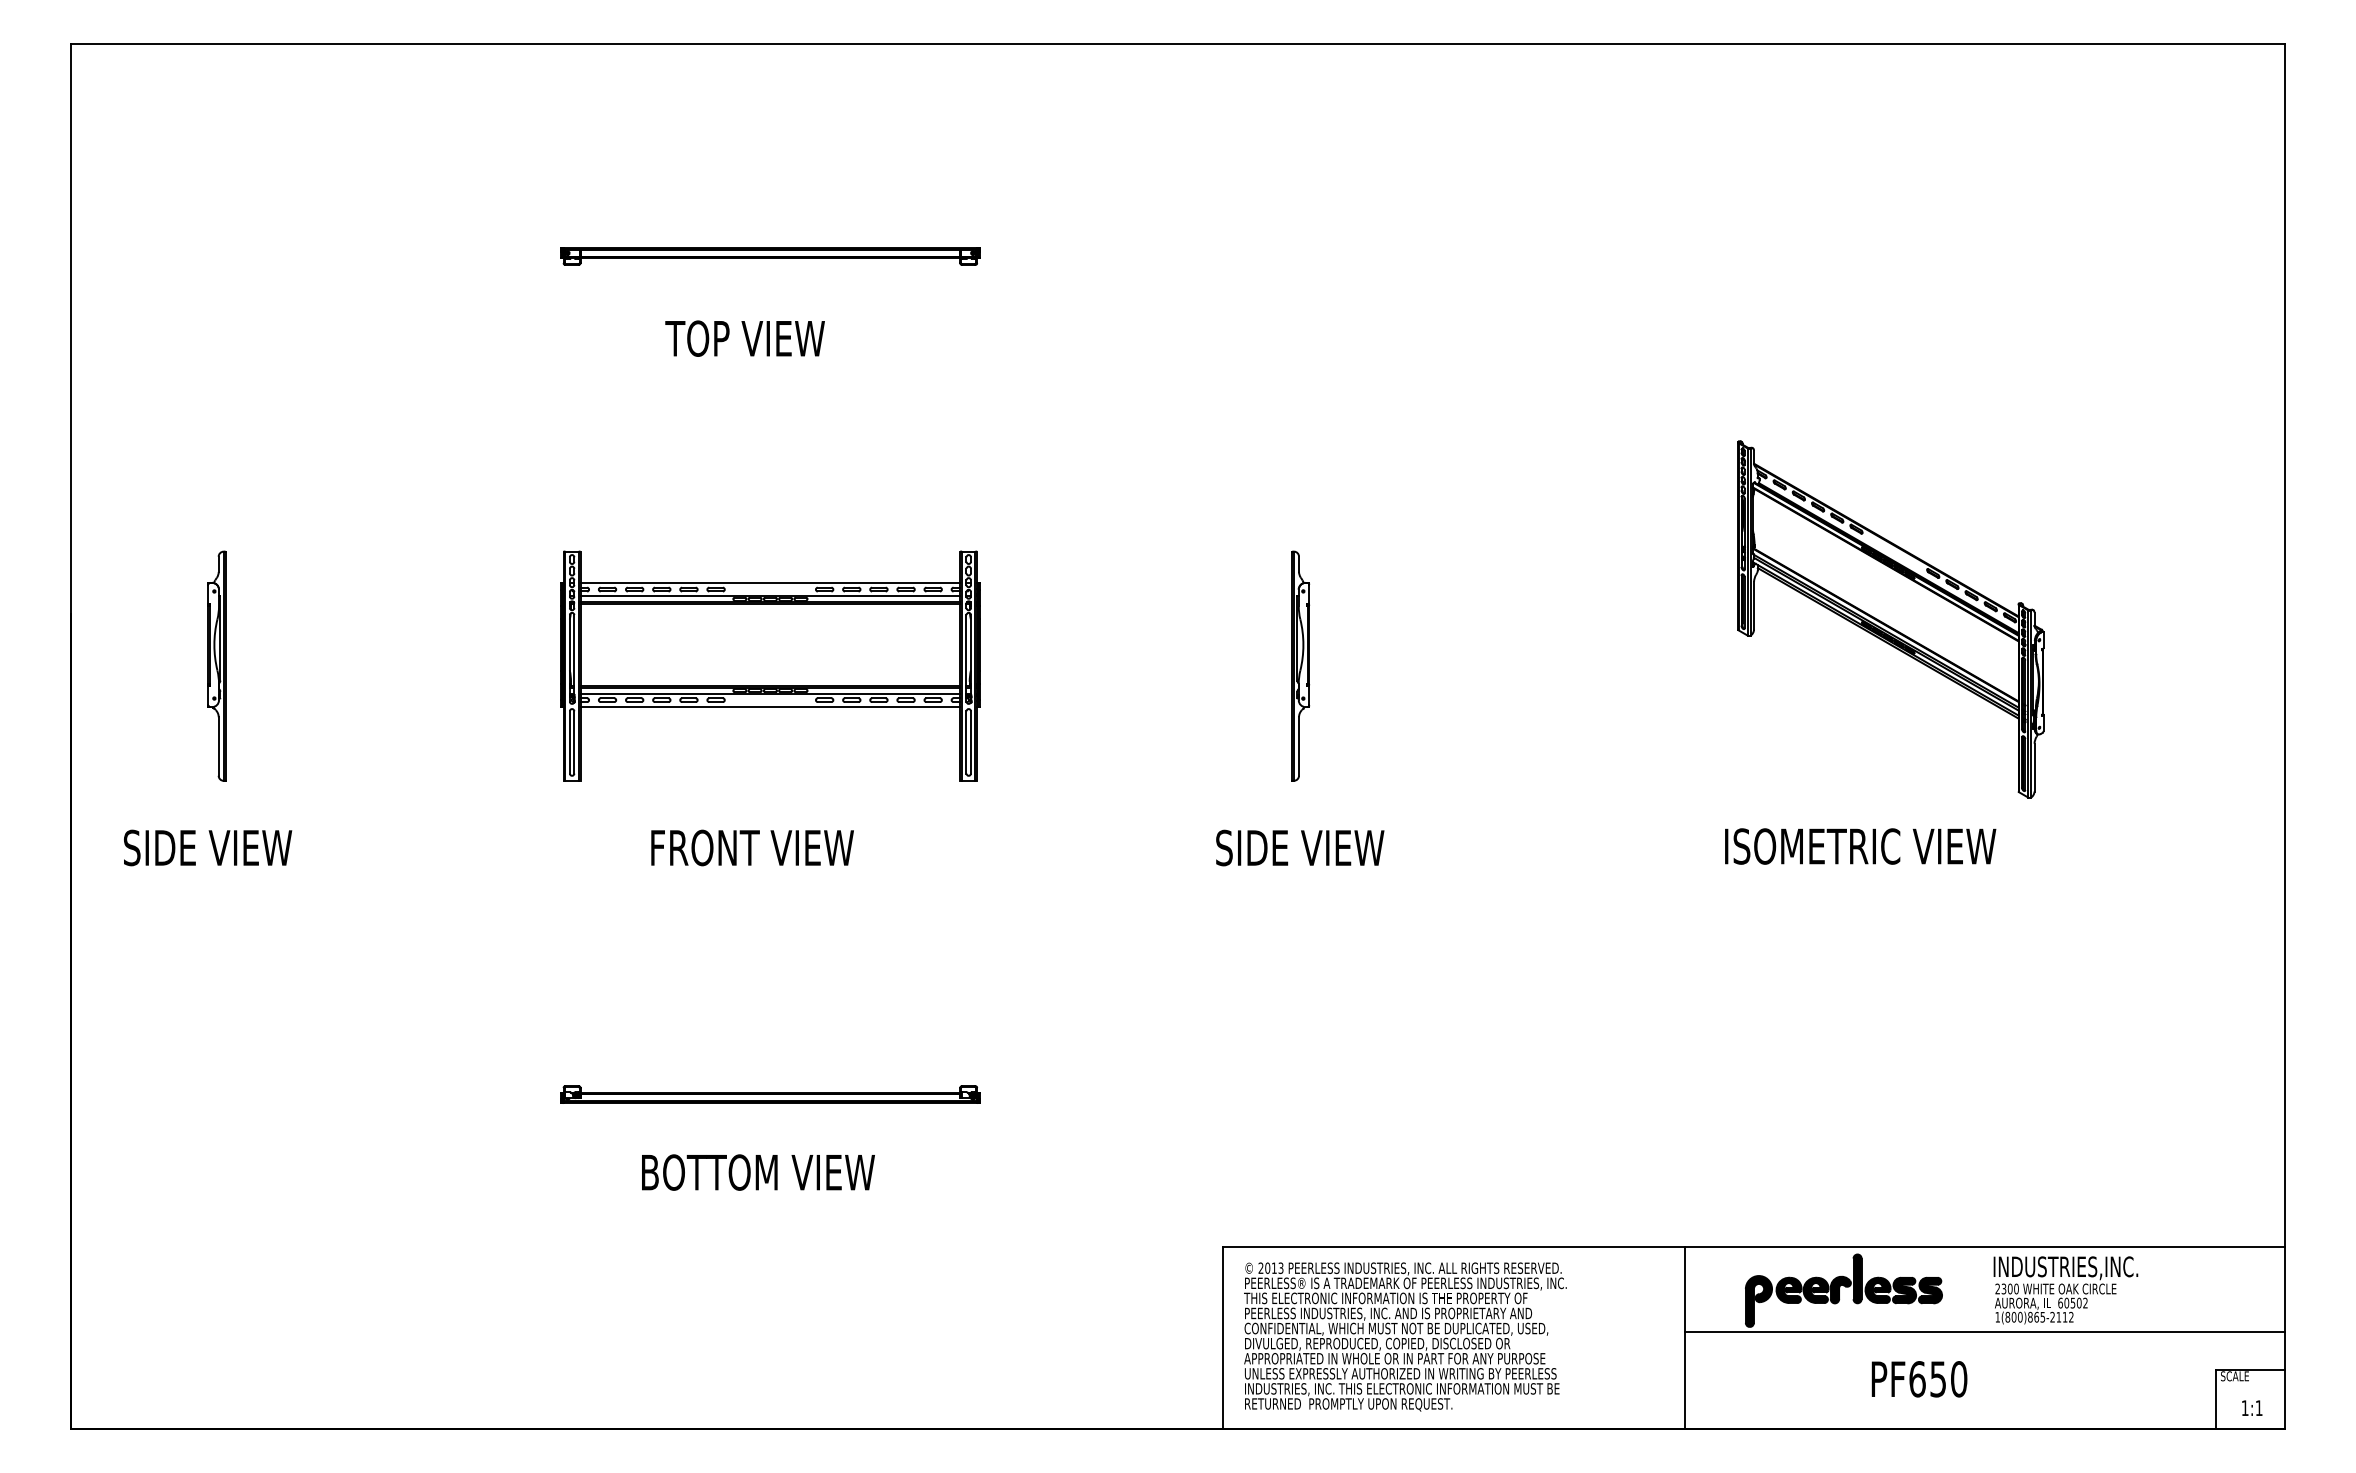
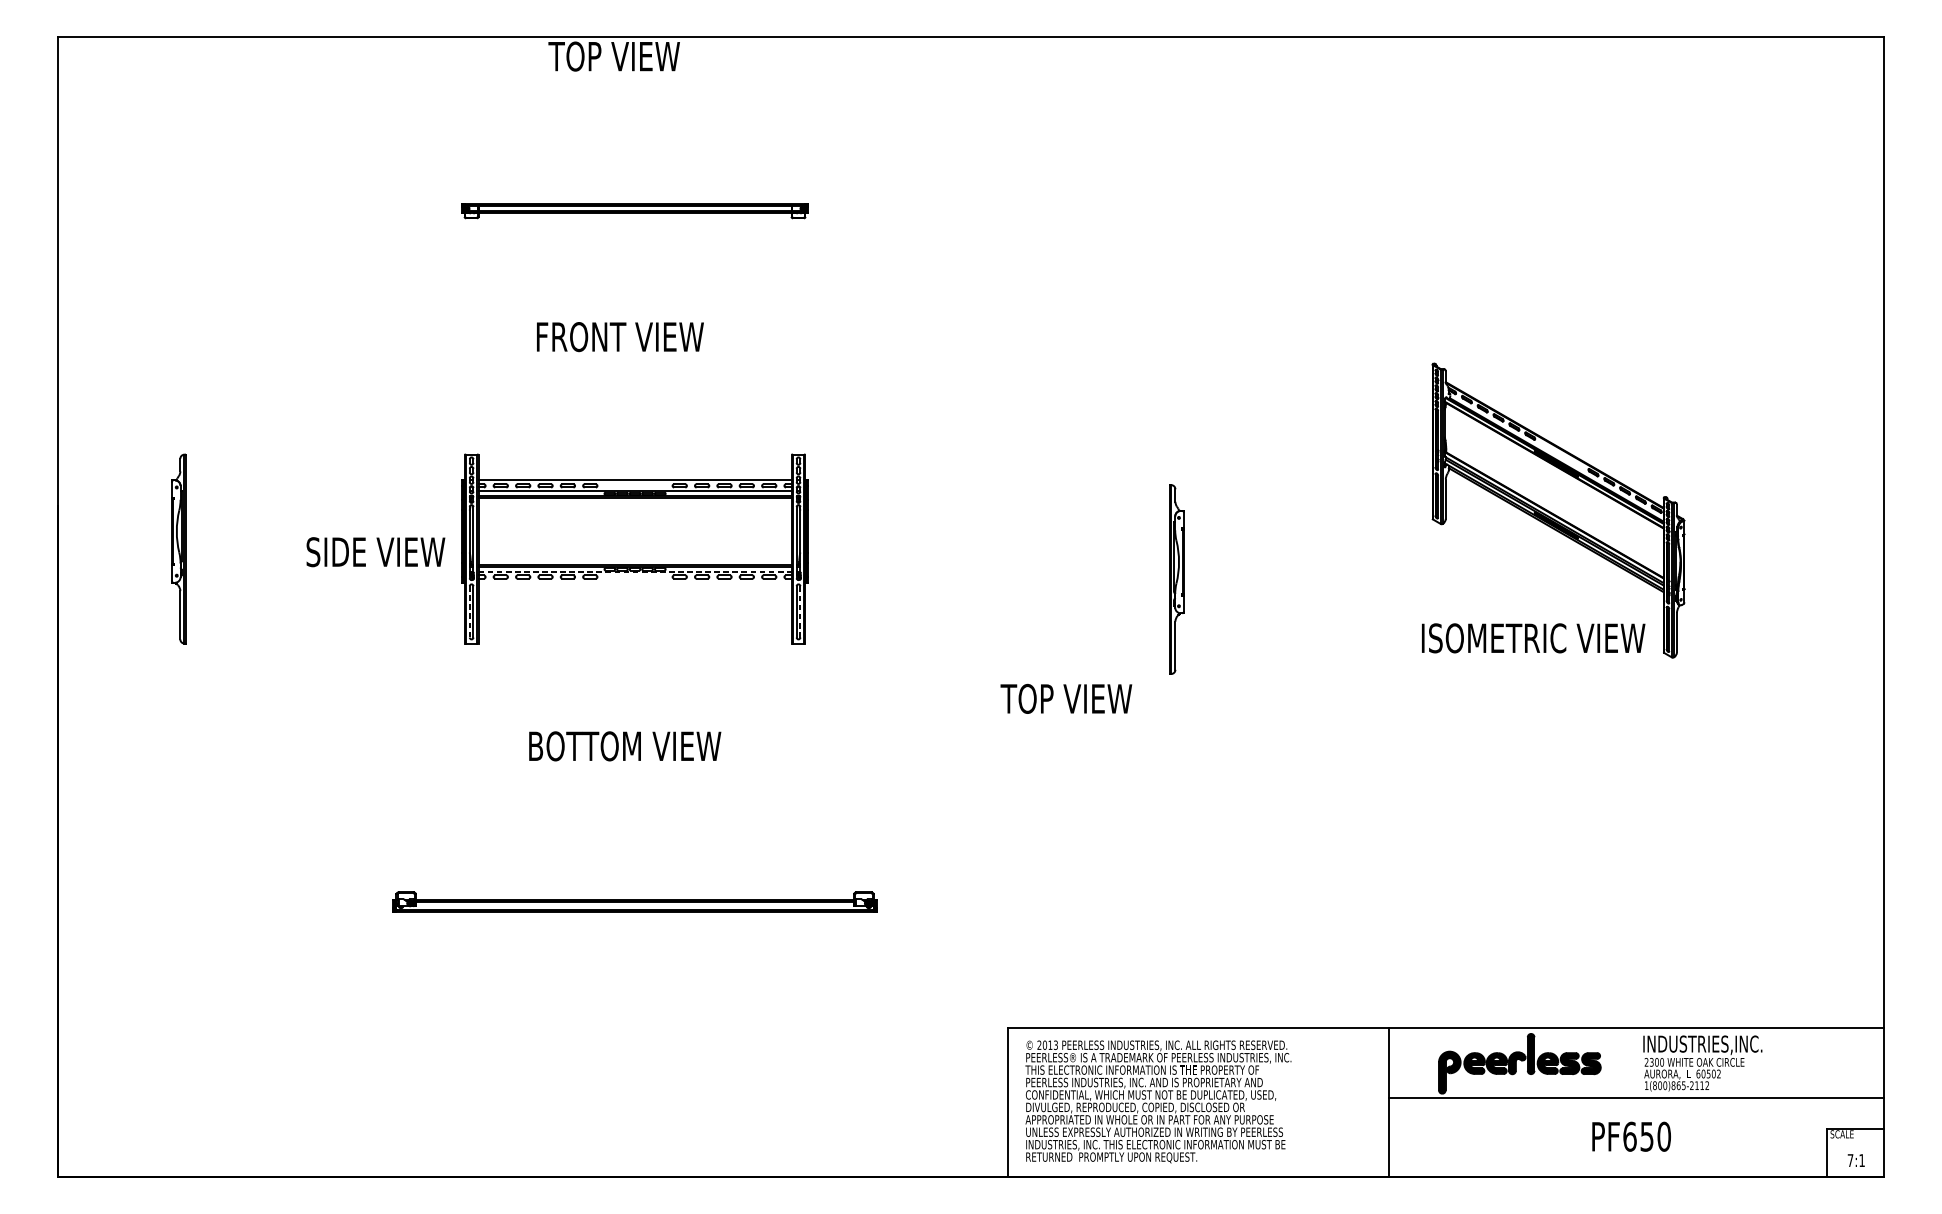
text: (744, 338) -> (613, 56), moved
part: (1300, 665) -> (1176, 578), moved
line: (770, 693) -> (635, 571), solid -> dashed
line: (770, 706) -> (635, 582), removed
line: (970, 741) -> (799, 611), solid -> dashed
line: (569, 742) -> (469, 611), solid -> dashed
text: (1860, 846) -> (1533, 638), moved
text: (208, 847) -> (376, 551), moved
text: (752, 847) -> (620, 336), moved
text: (1298, 847) -> (1070, 698), SIDE VIEW -> TOP VIEW
part: (770, 1094) -> (635, 902), size x1.4
text: (758, 1172) -> (625, 746), moved
text: (1919, 1379) -> (1631, 1136), moved
text: (2244, 1407) -> (1850, 1160), 1:1 -> 7:1

